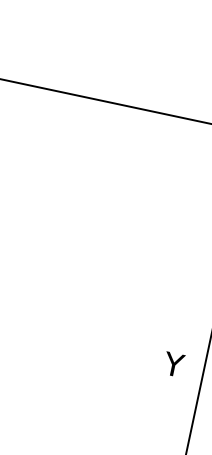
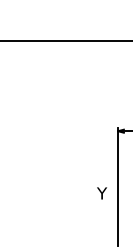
text: (172, 364) -> (101, 193), moved

